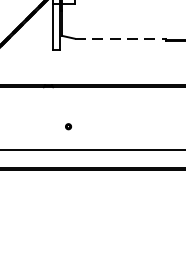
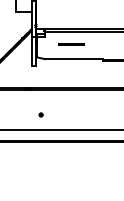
line: (116, 15) -> (71, 44), added
line: (121, 39) -> (74, 59), dashed -> solid

